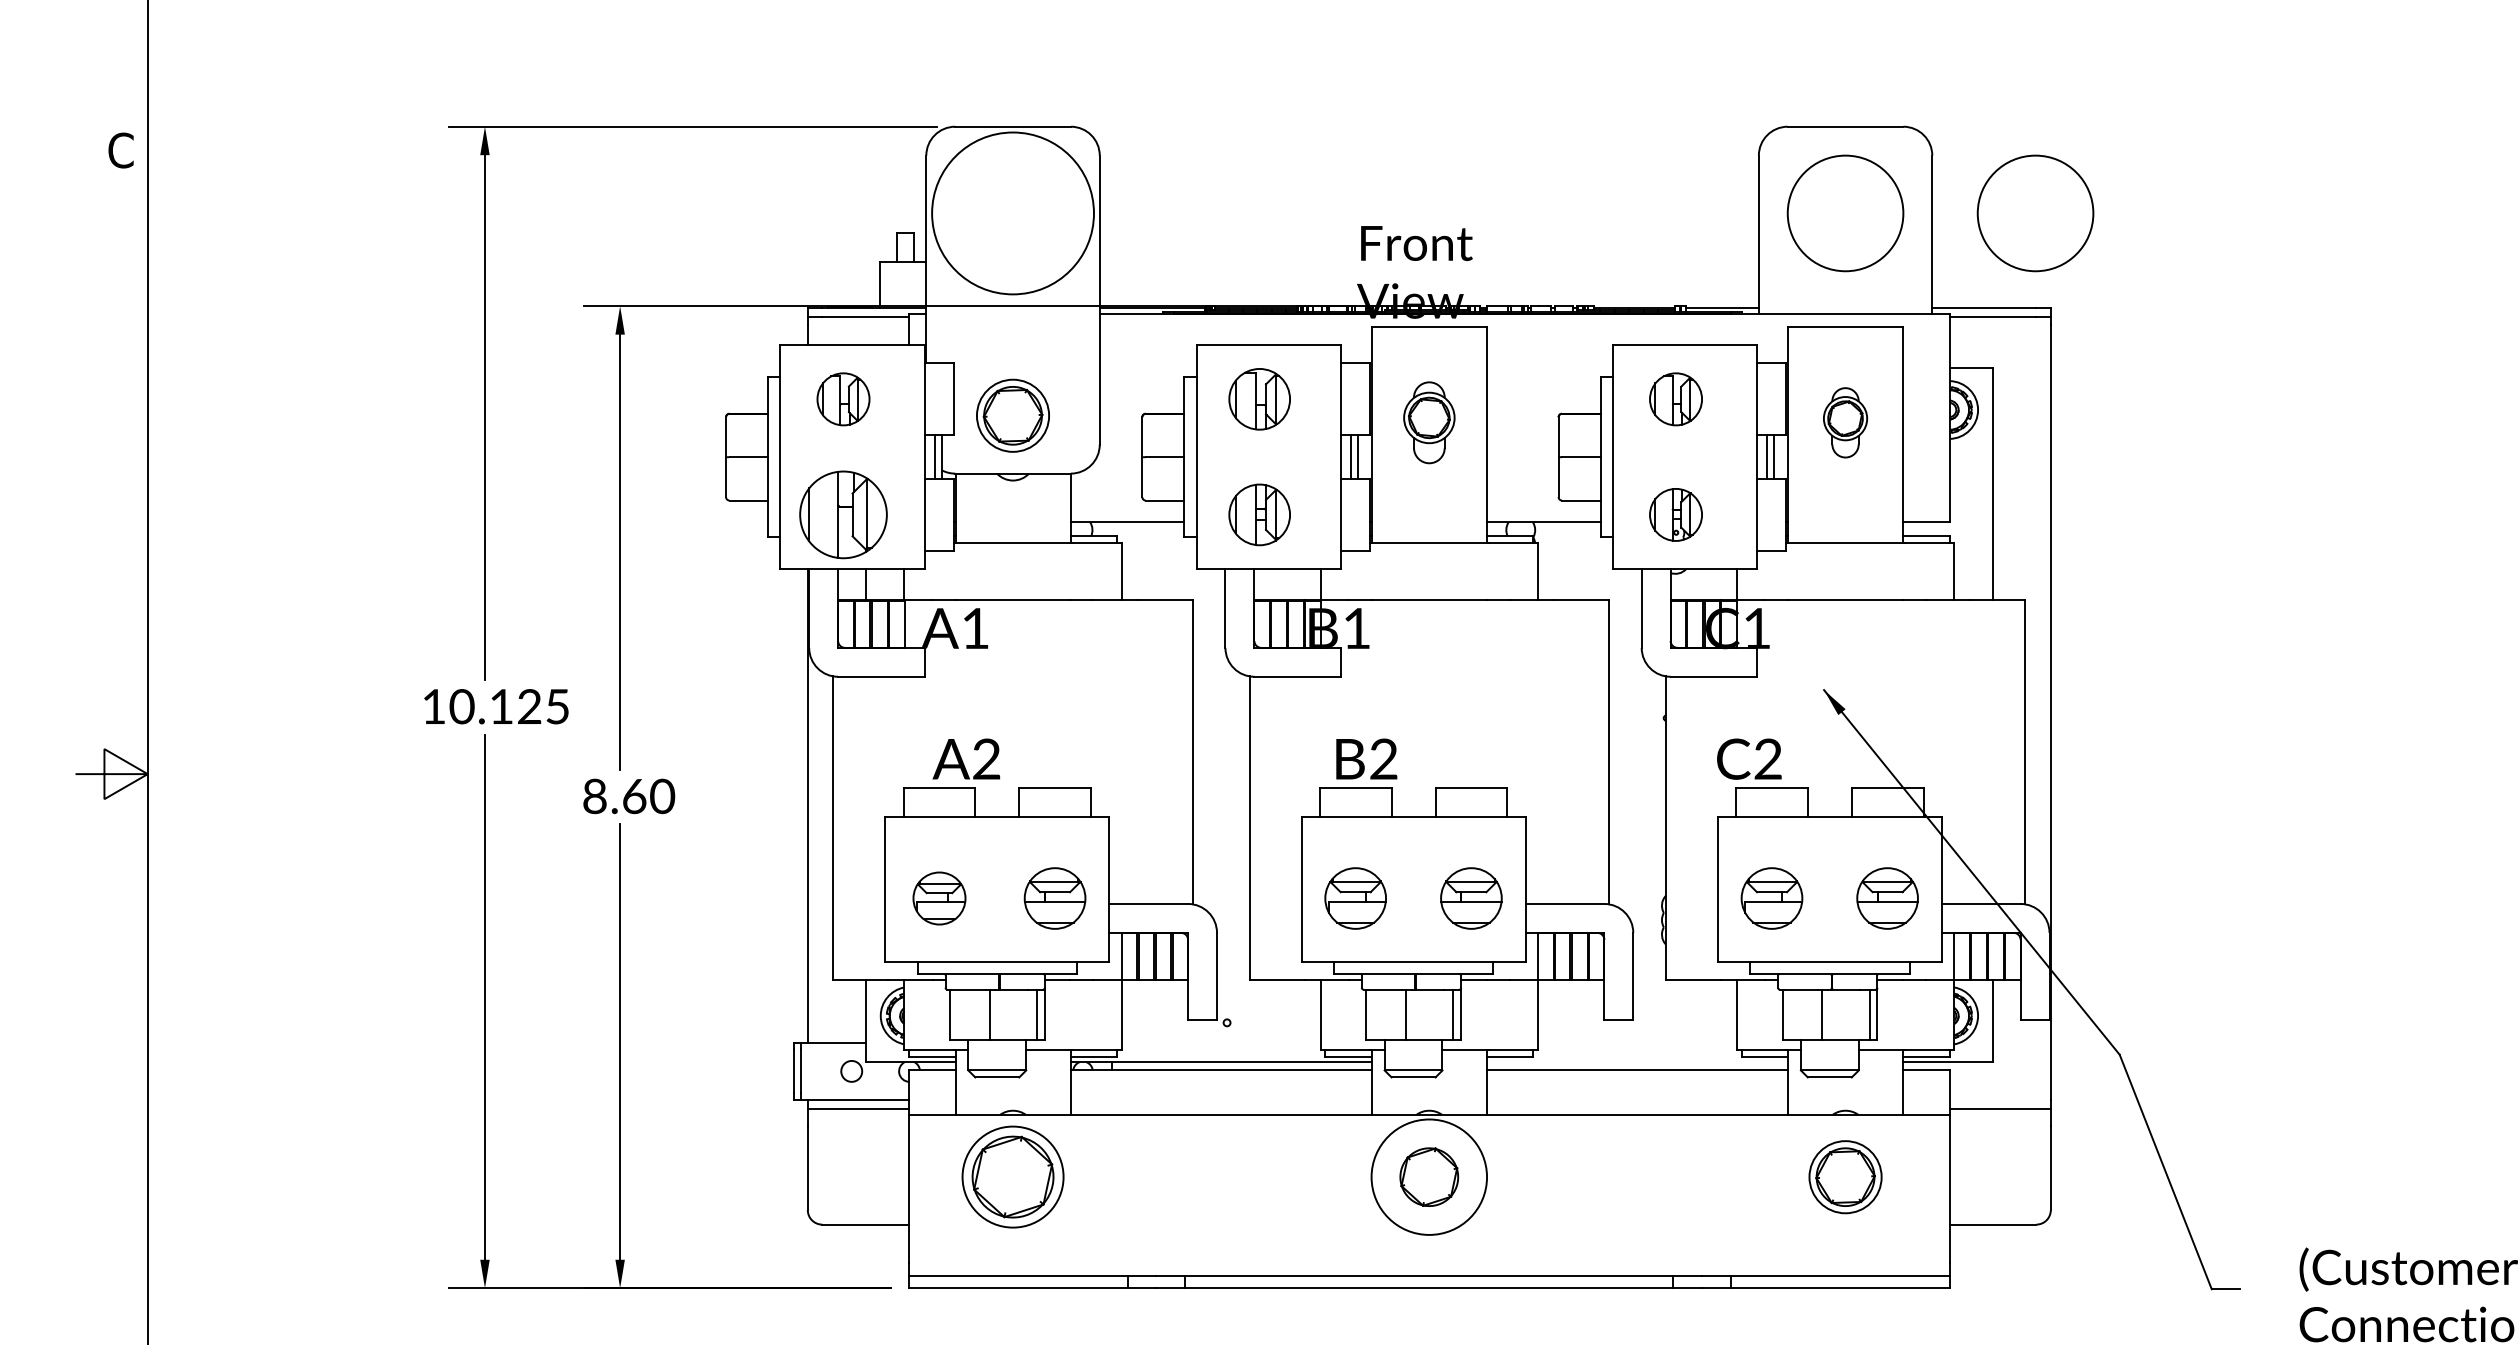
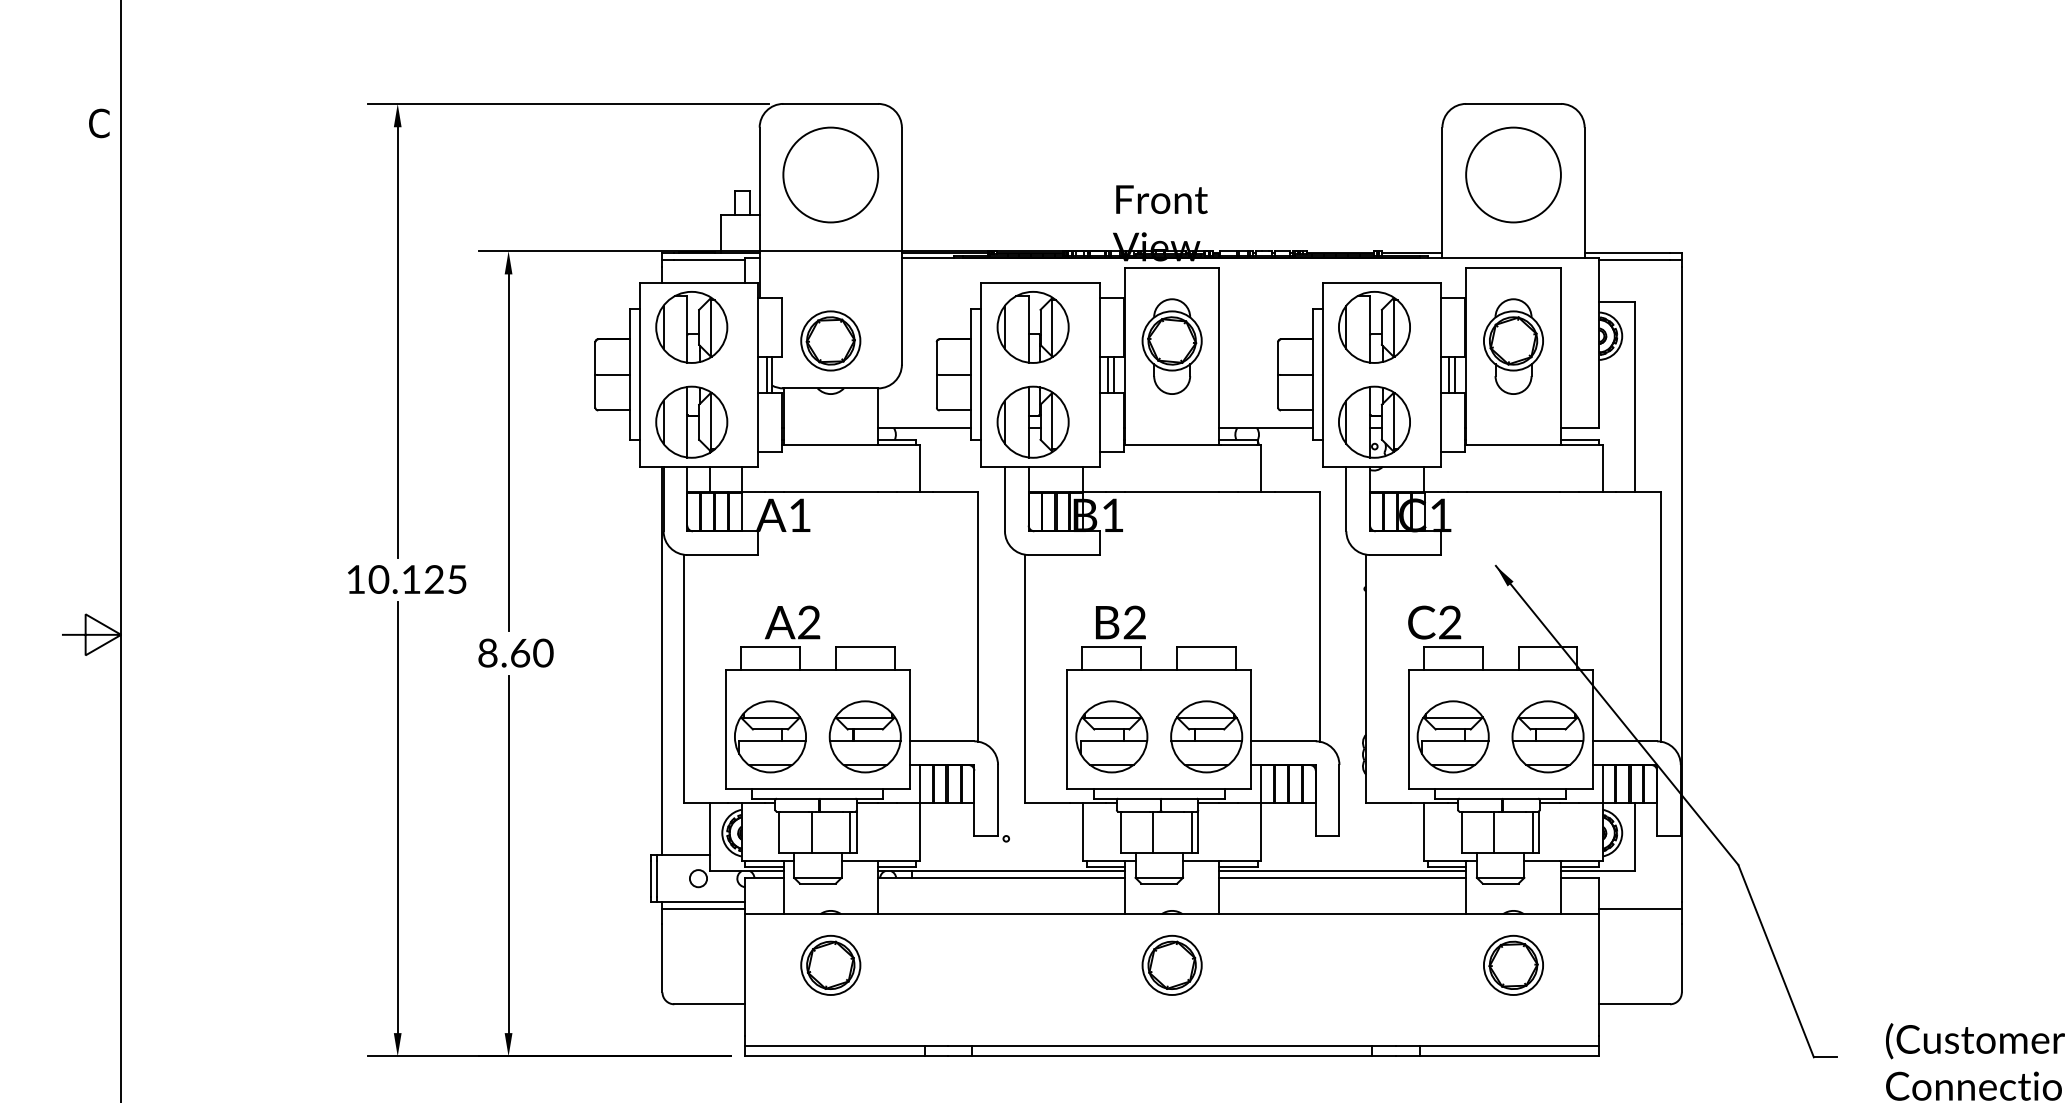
circle: (1012, 213) -> (830, 175), size x0.71
circle: (2035, 213) -> (1669, 175), removed
part: (843, 399) -> (691, 327), size x1.67
part: (1259, 399) -> (1032, 327), size x1.43
part: (1675, 399) -> (1374, 327), size x1.67
part: (1429, 422) -> (1172, 346), size x1.43
part: (1845, 422) -> (1513, 346), size x1.67
part: (1259, 514) -> (1032, 421), size x1.43
part: (1675, 514) -> (1374, 421), size x1.67
part: (939, 898) -> (770, 736), size x1.67
part: (1054, 898) -> (864, 736), size x1.43
part: (1355, 898) -> (1111, 736), size x1.43
part: (1471, 898) -> (1206, 736), size x1.43
part: (1771, 898) -> (1452, 736), size x1.43
part: (1887, 898) -> (1547, 736), size x1.43
line: (1637, 1062) -> (1342, 871), added
part: (1012, 1177) -> (830, 965), size x0.71
circle: (1429, 1177) -> (1172, 965), size x0.62

